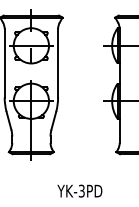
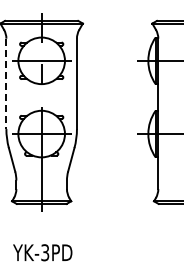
line: (4, 63) -> (6, 84), solid -> dashed
text: (79, 190) -> (42, 252), moved

